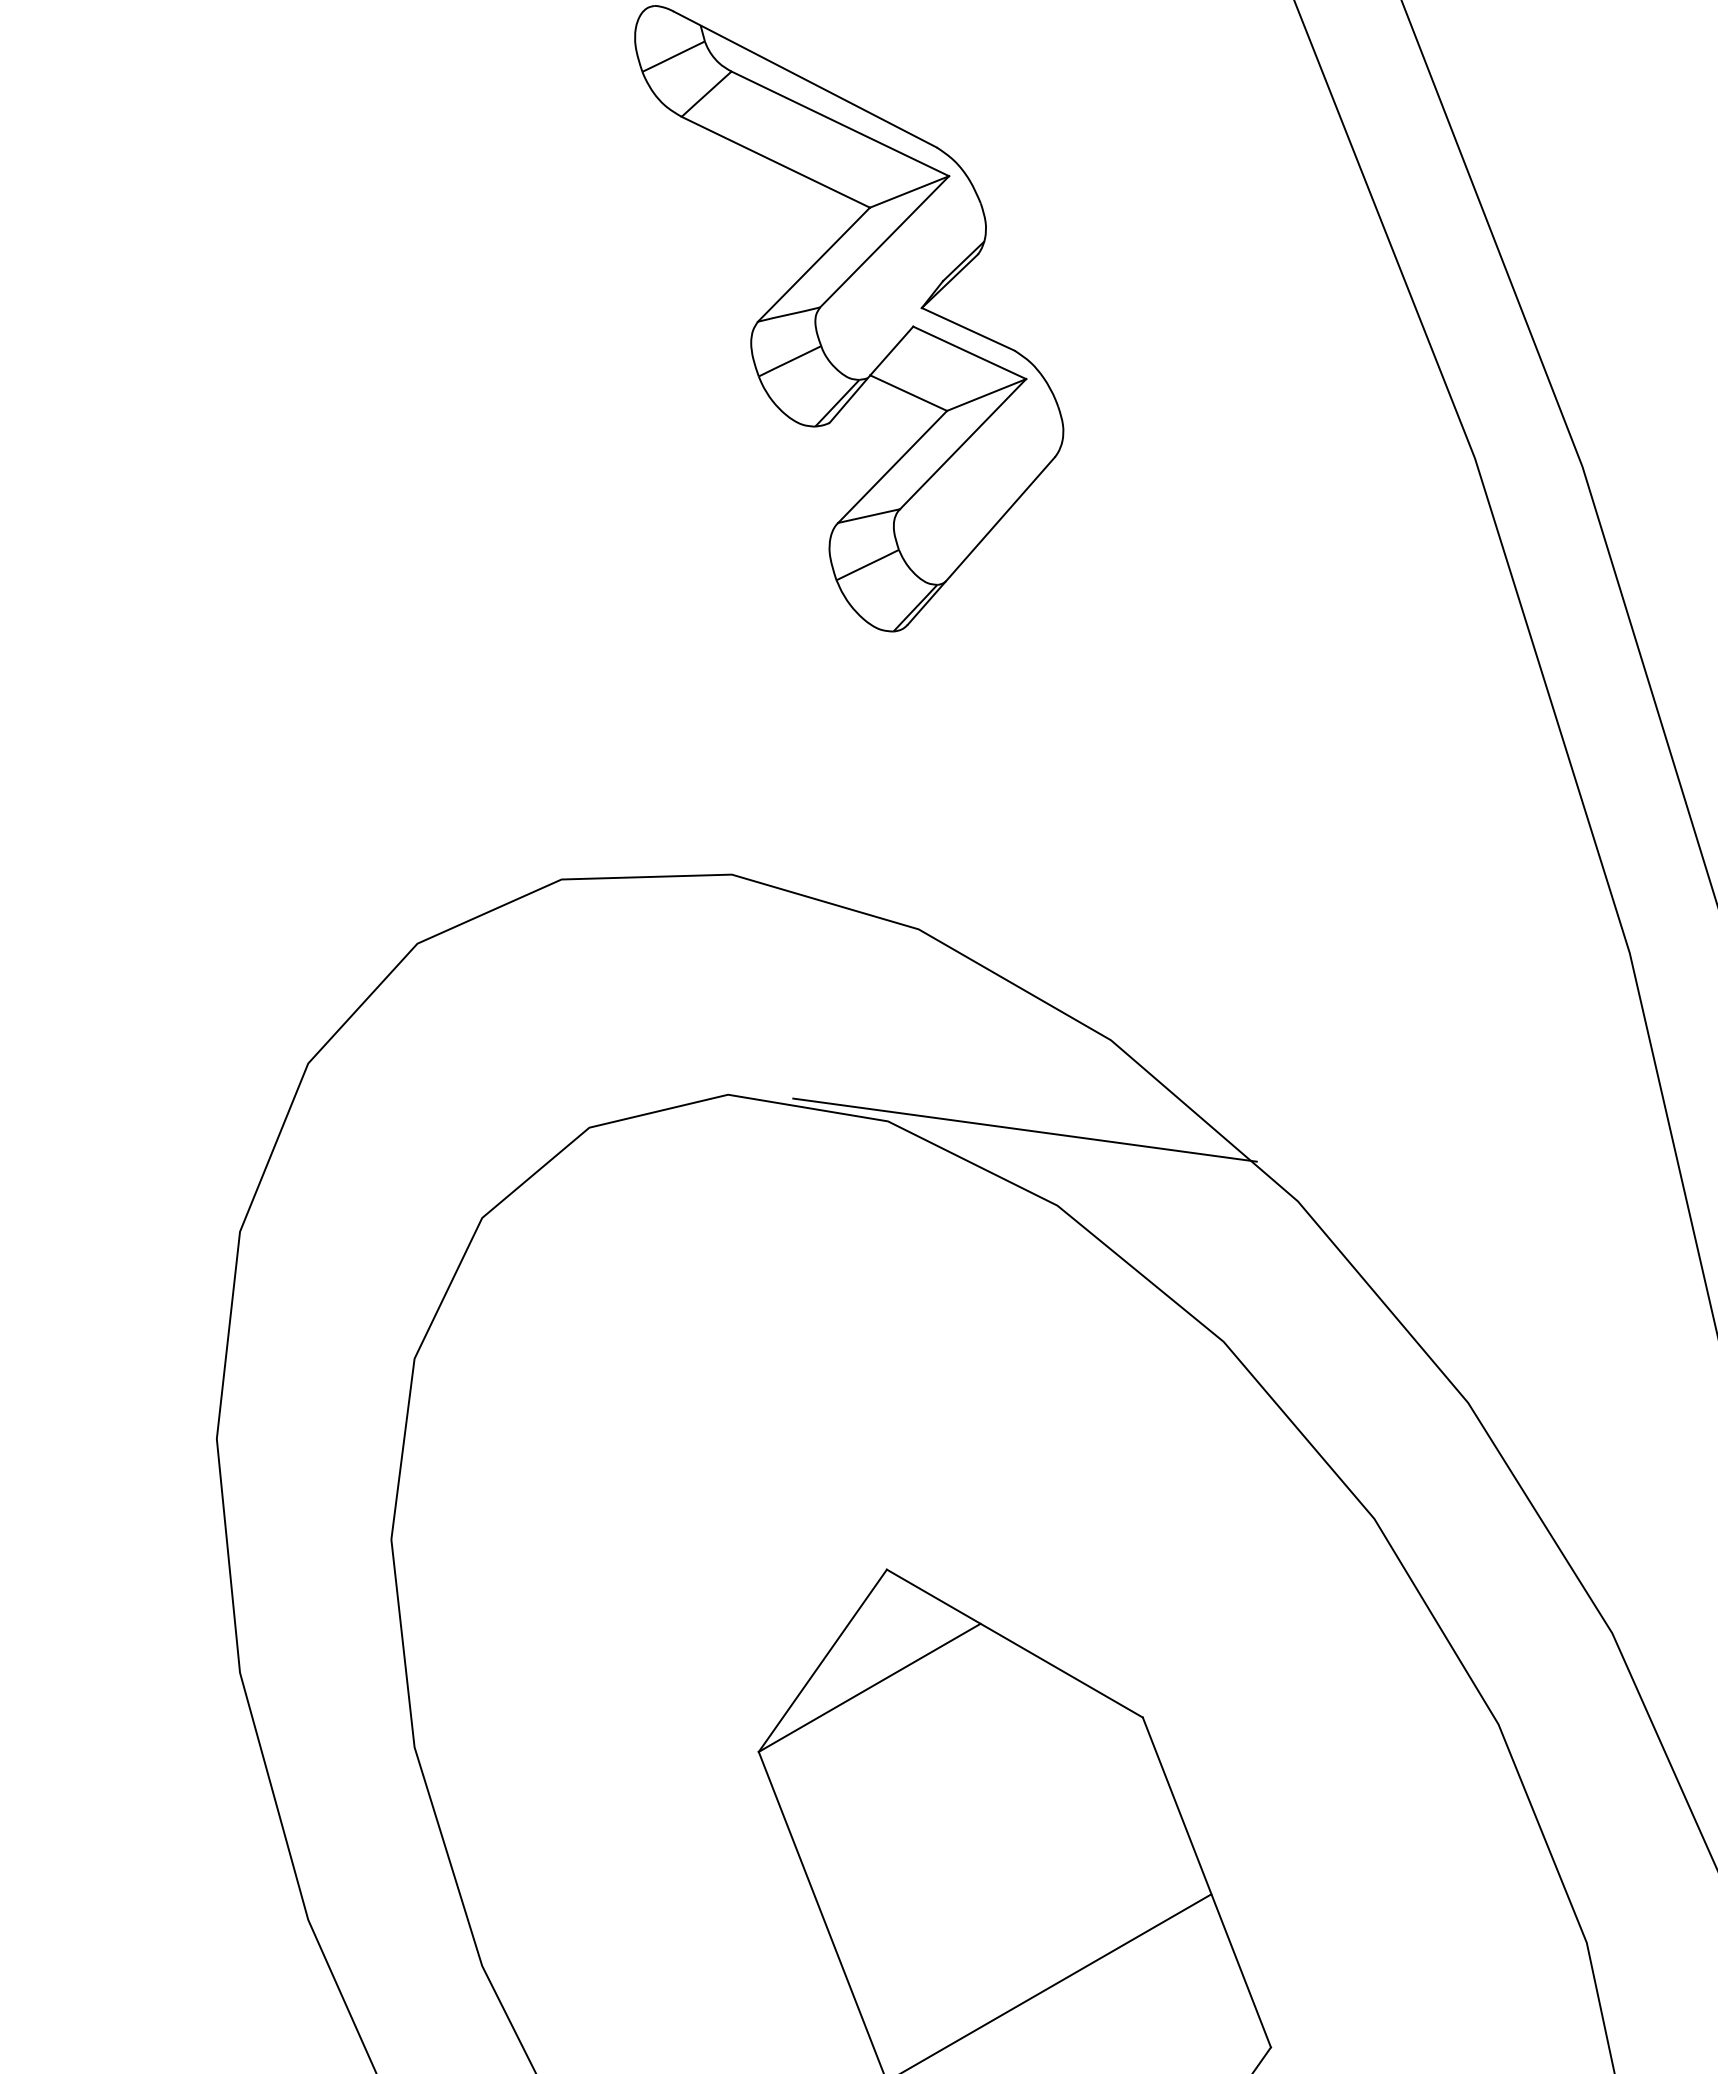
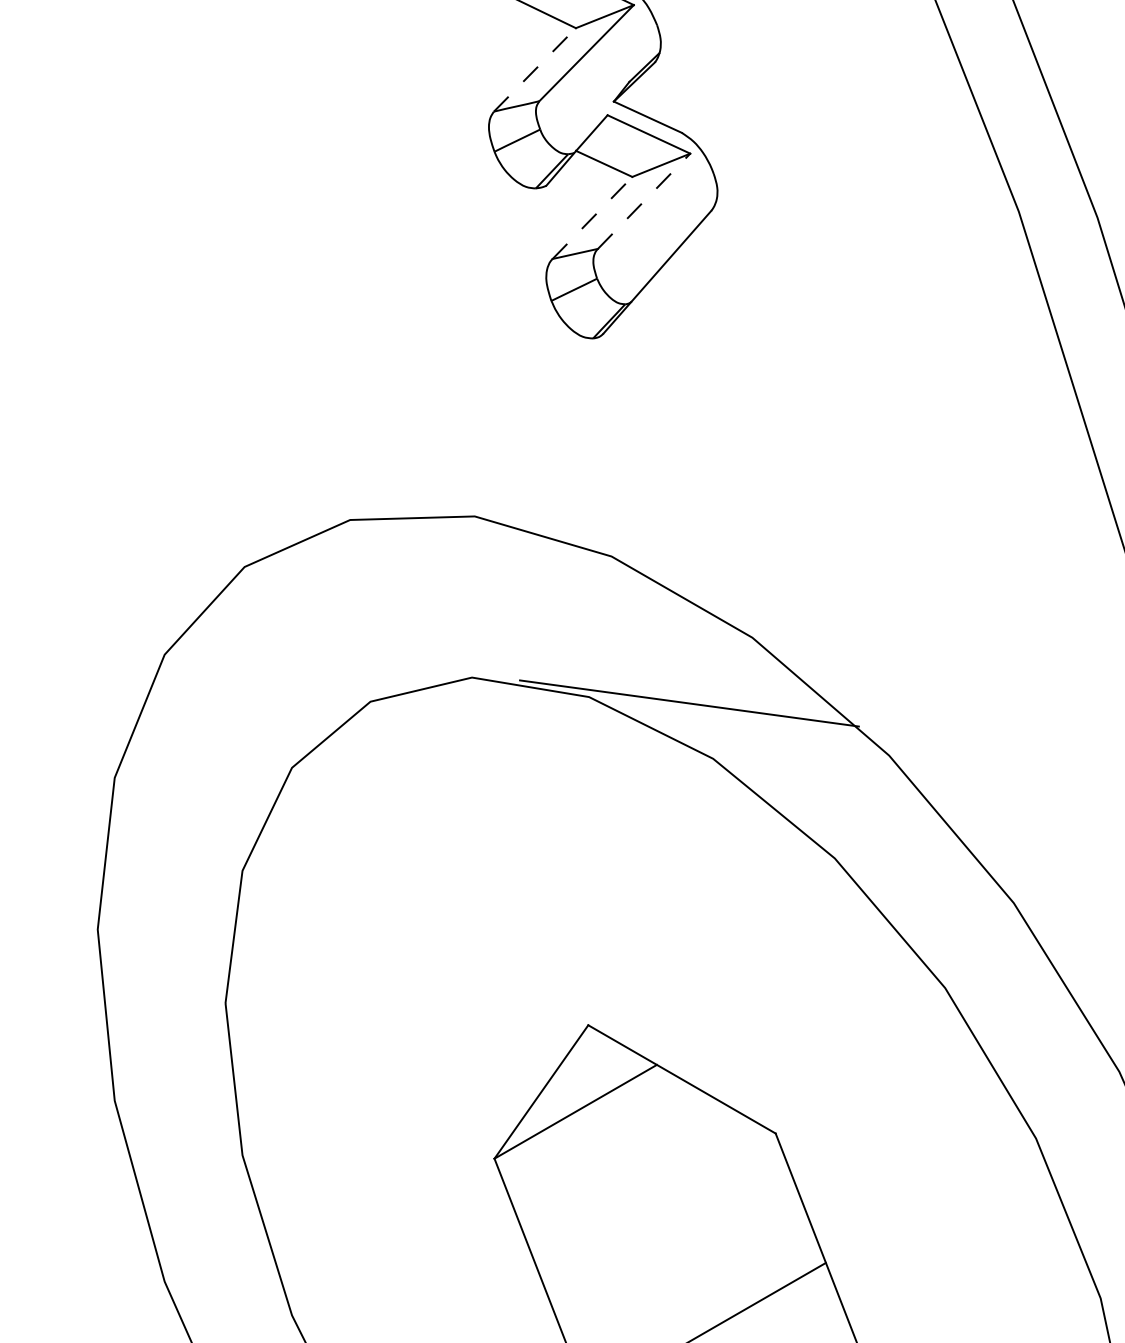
line: (813, 264) -> (534, 69), solid -> dashed
line: (963, 444) -> (644, 201), solid -> dashed
line: (892, 466) -> (592, 217), solid -> dashed

